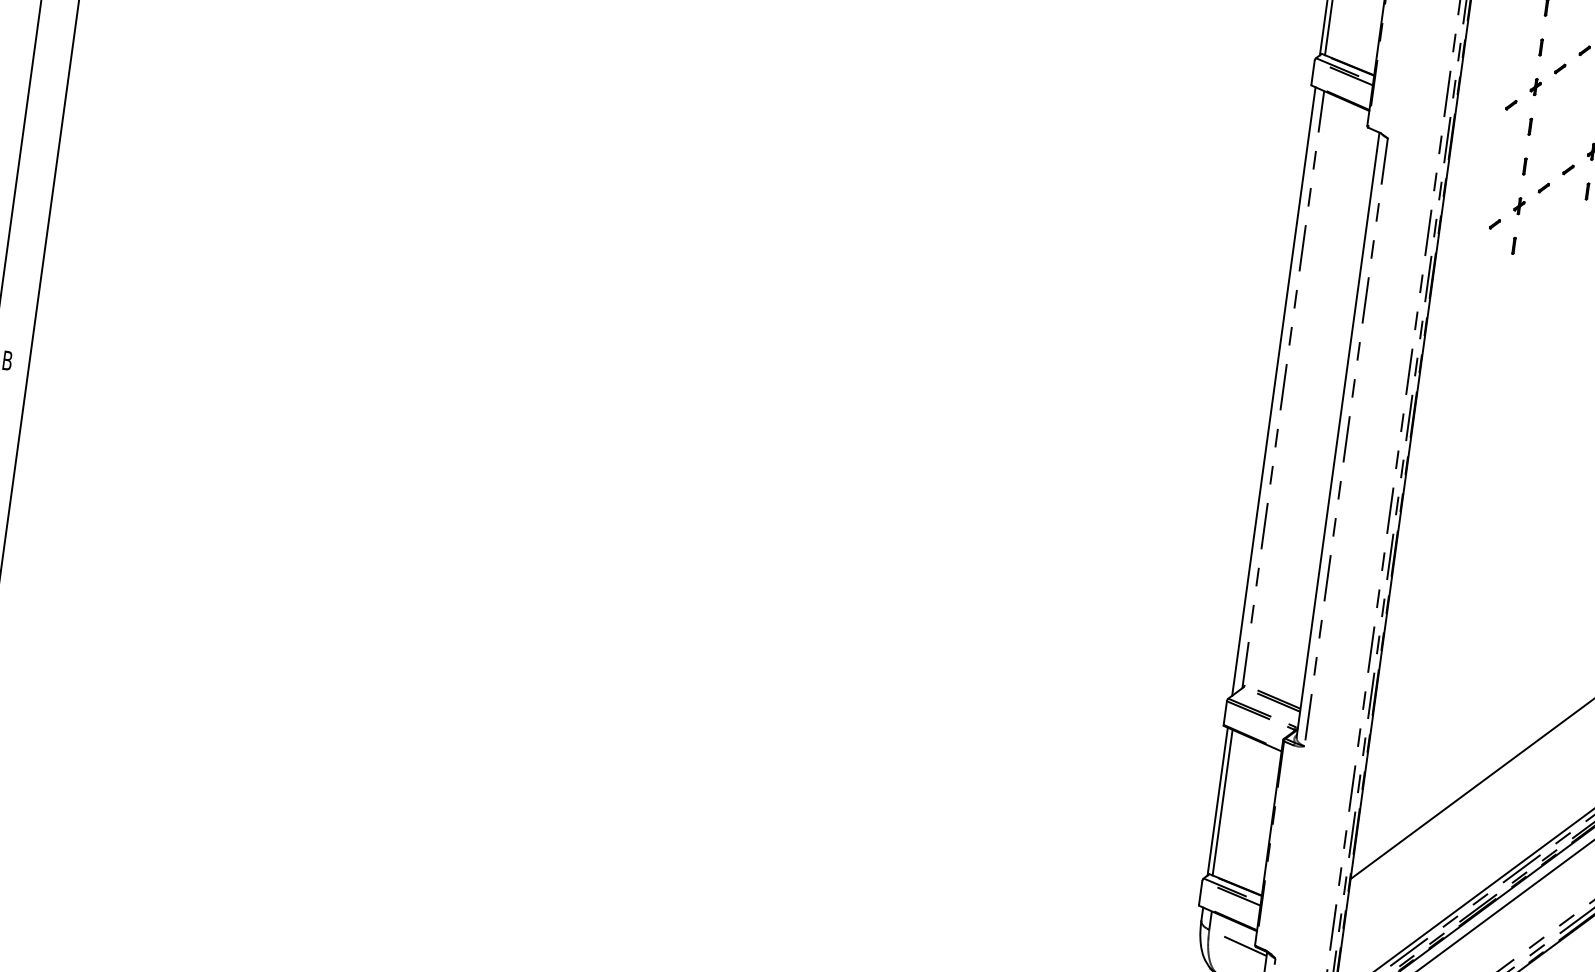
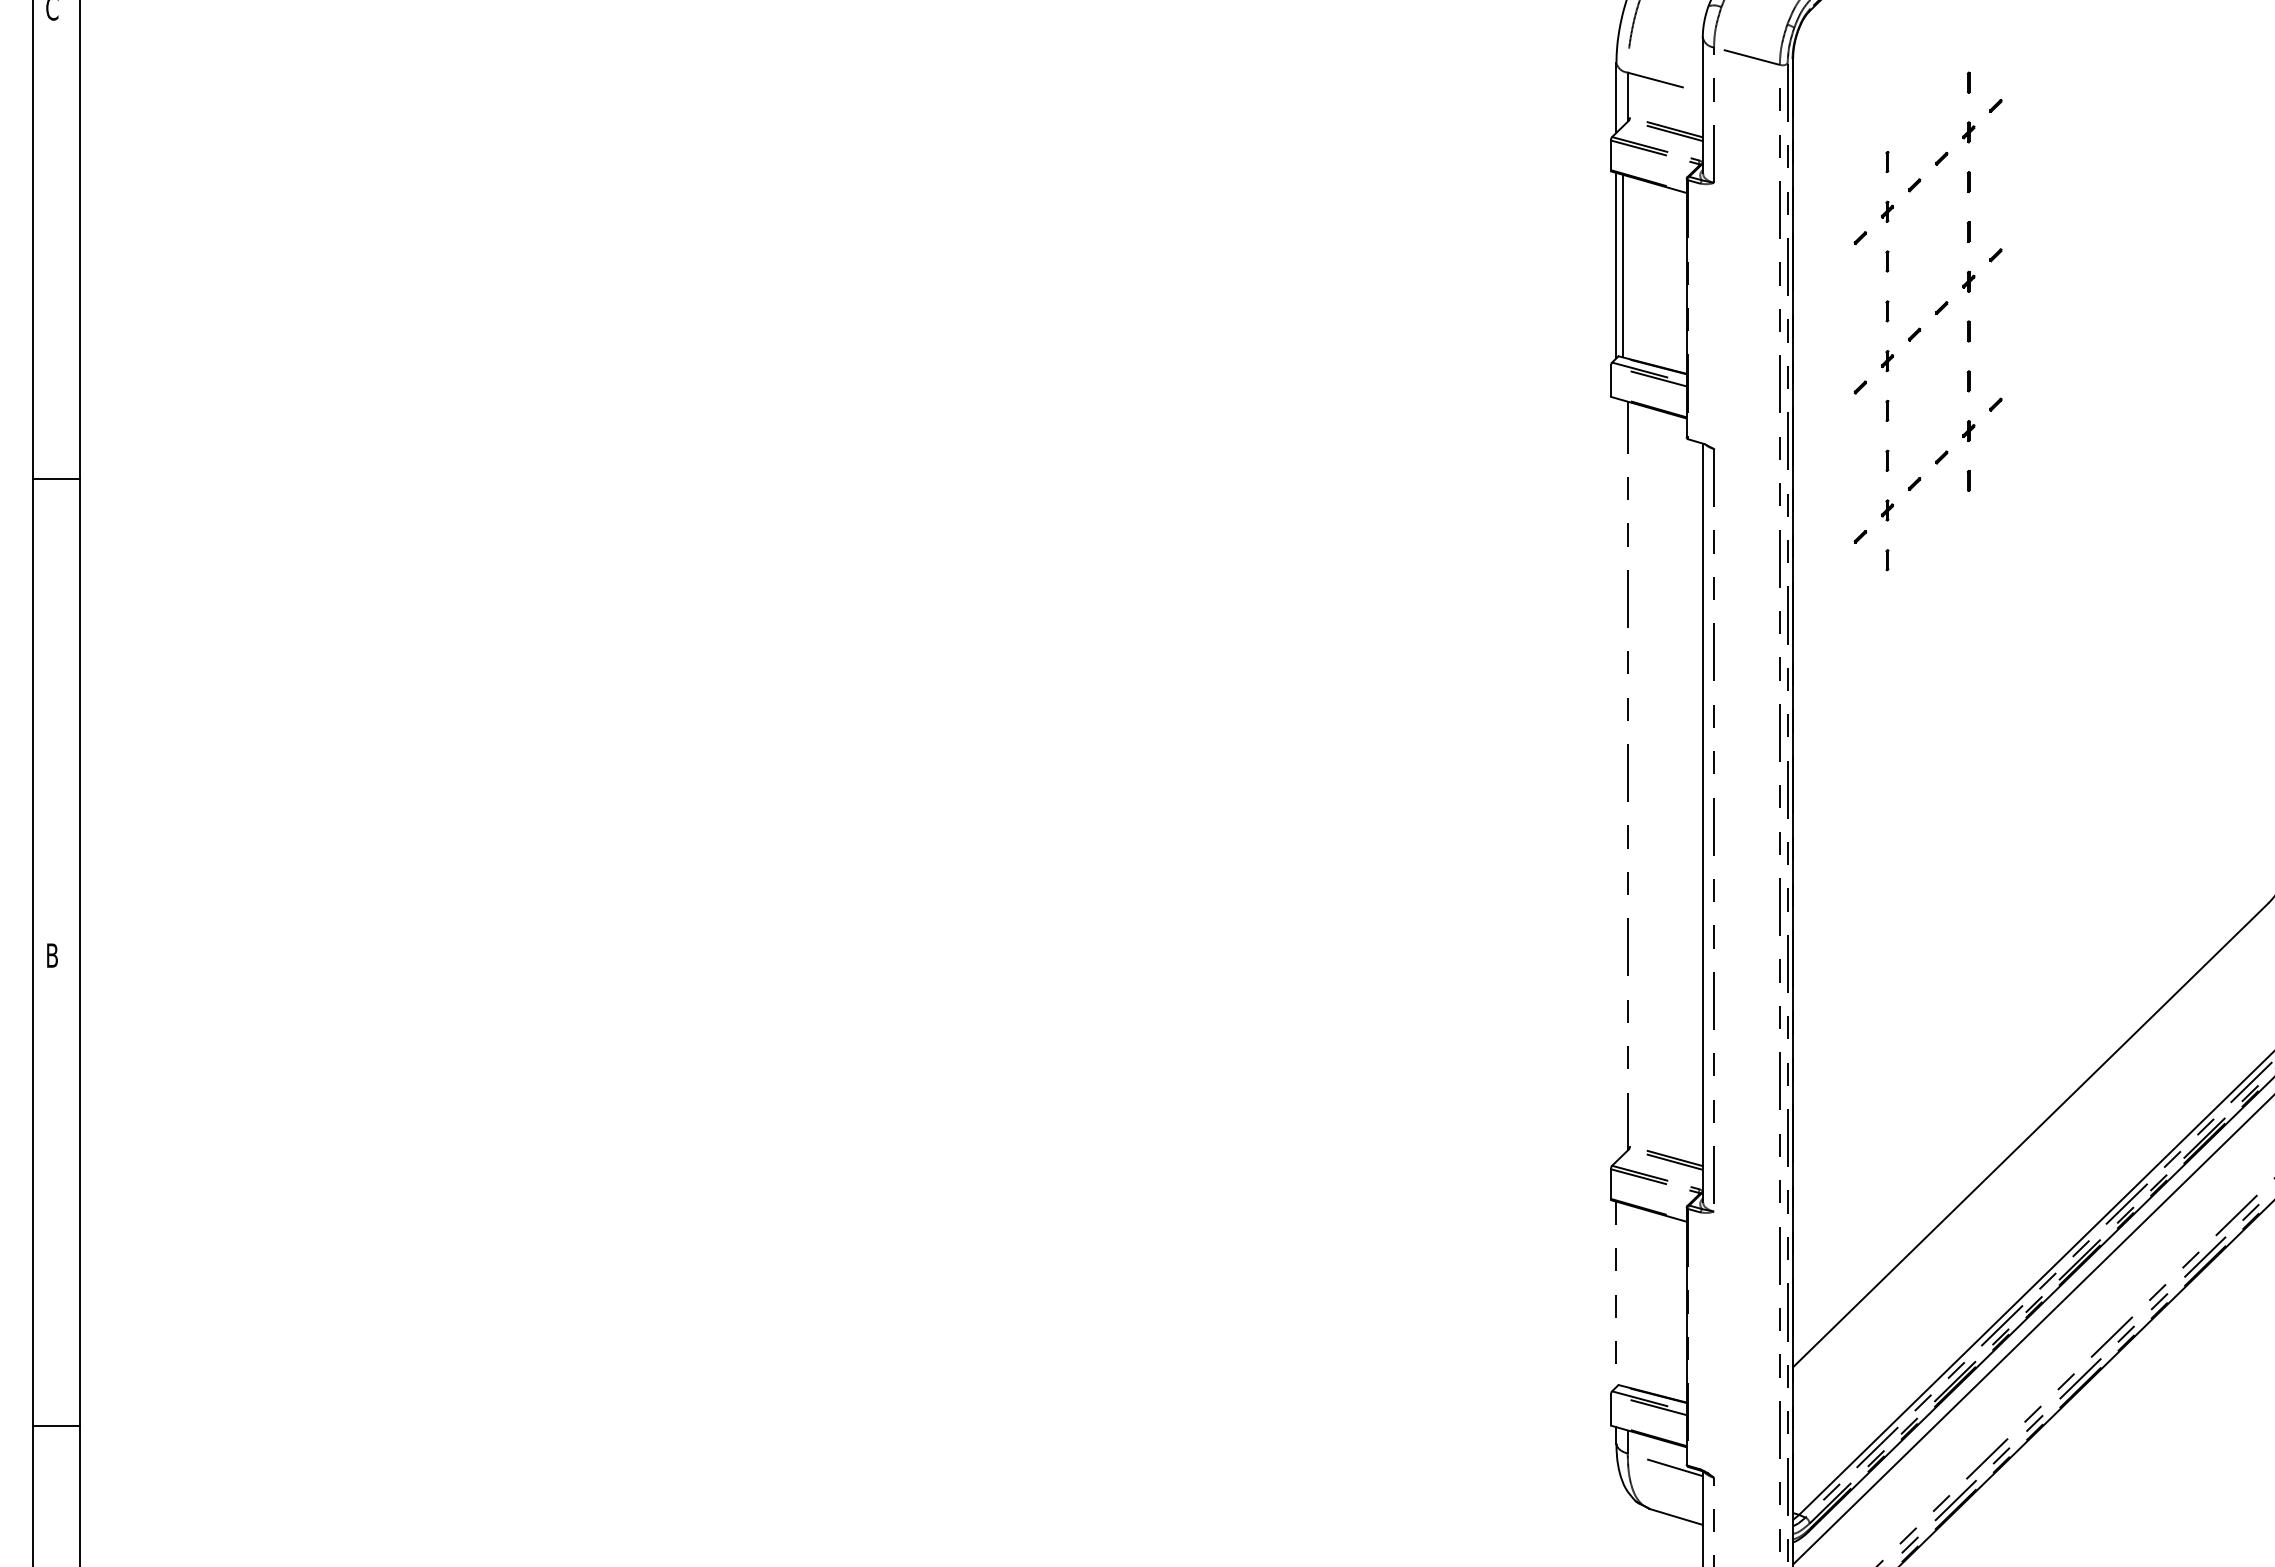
line: (1273, 391) -> (1616, 779), removed
line: (1217, 801) -> (1616, 1294), solid -> dashed
line: (1222, 802) -> (1622, 1294), removed

